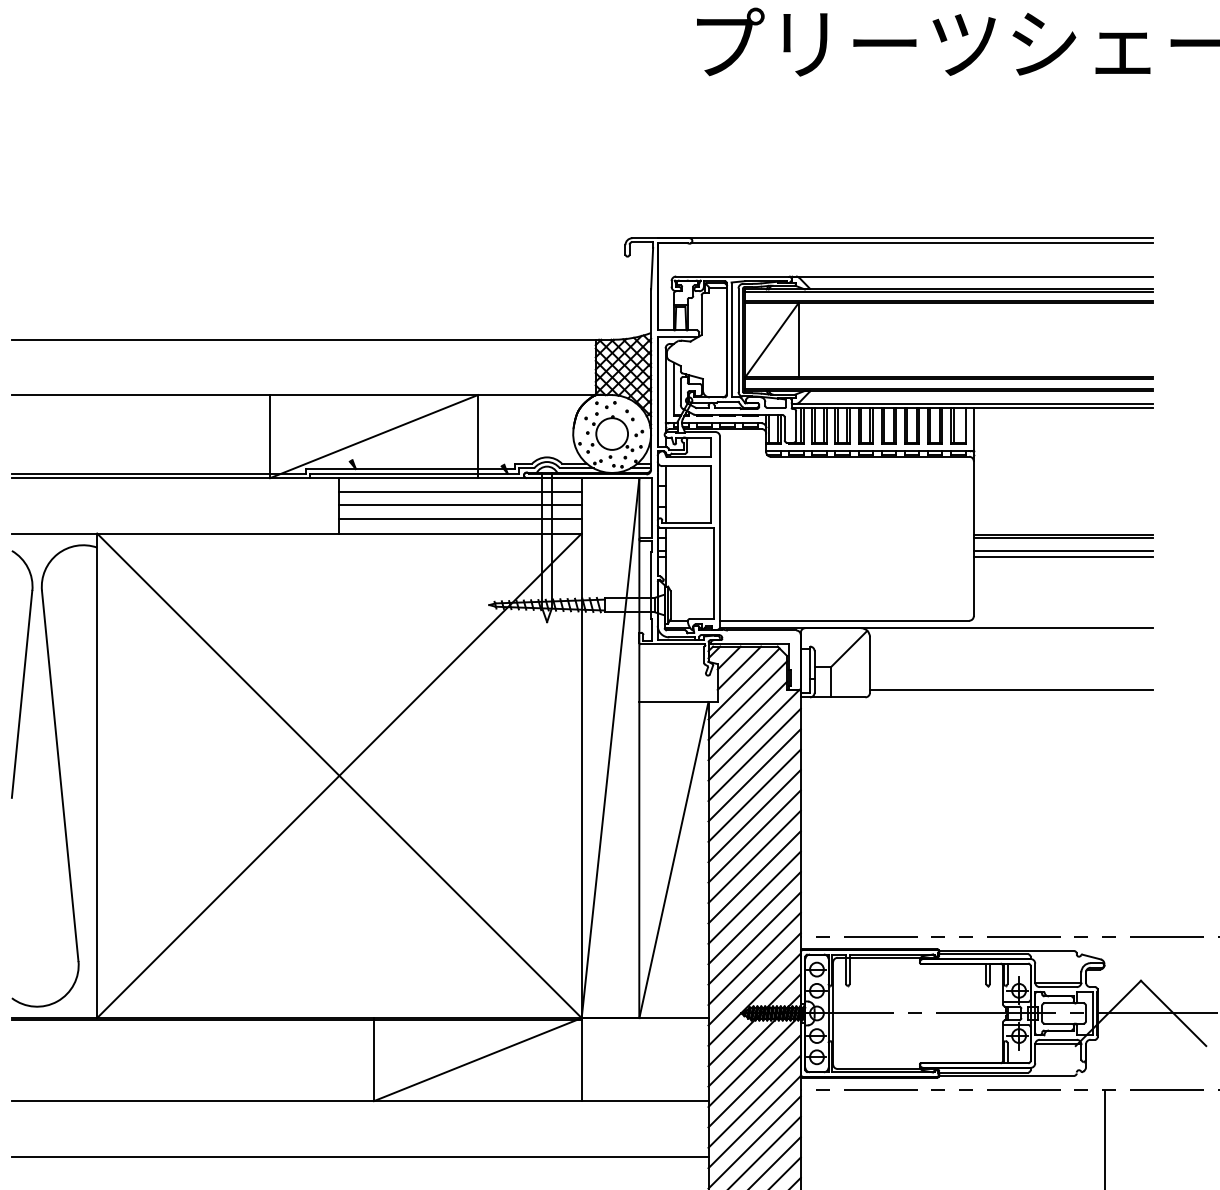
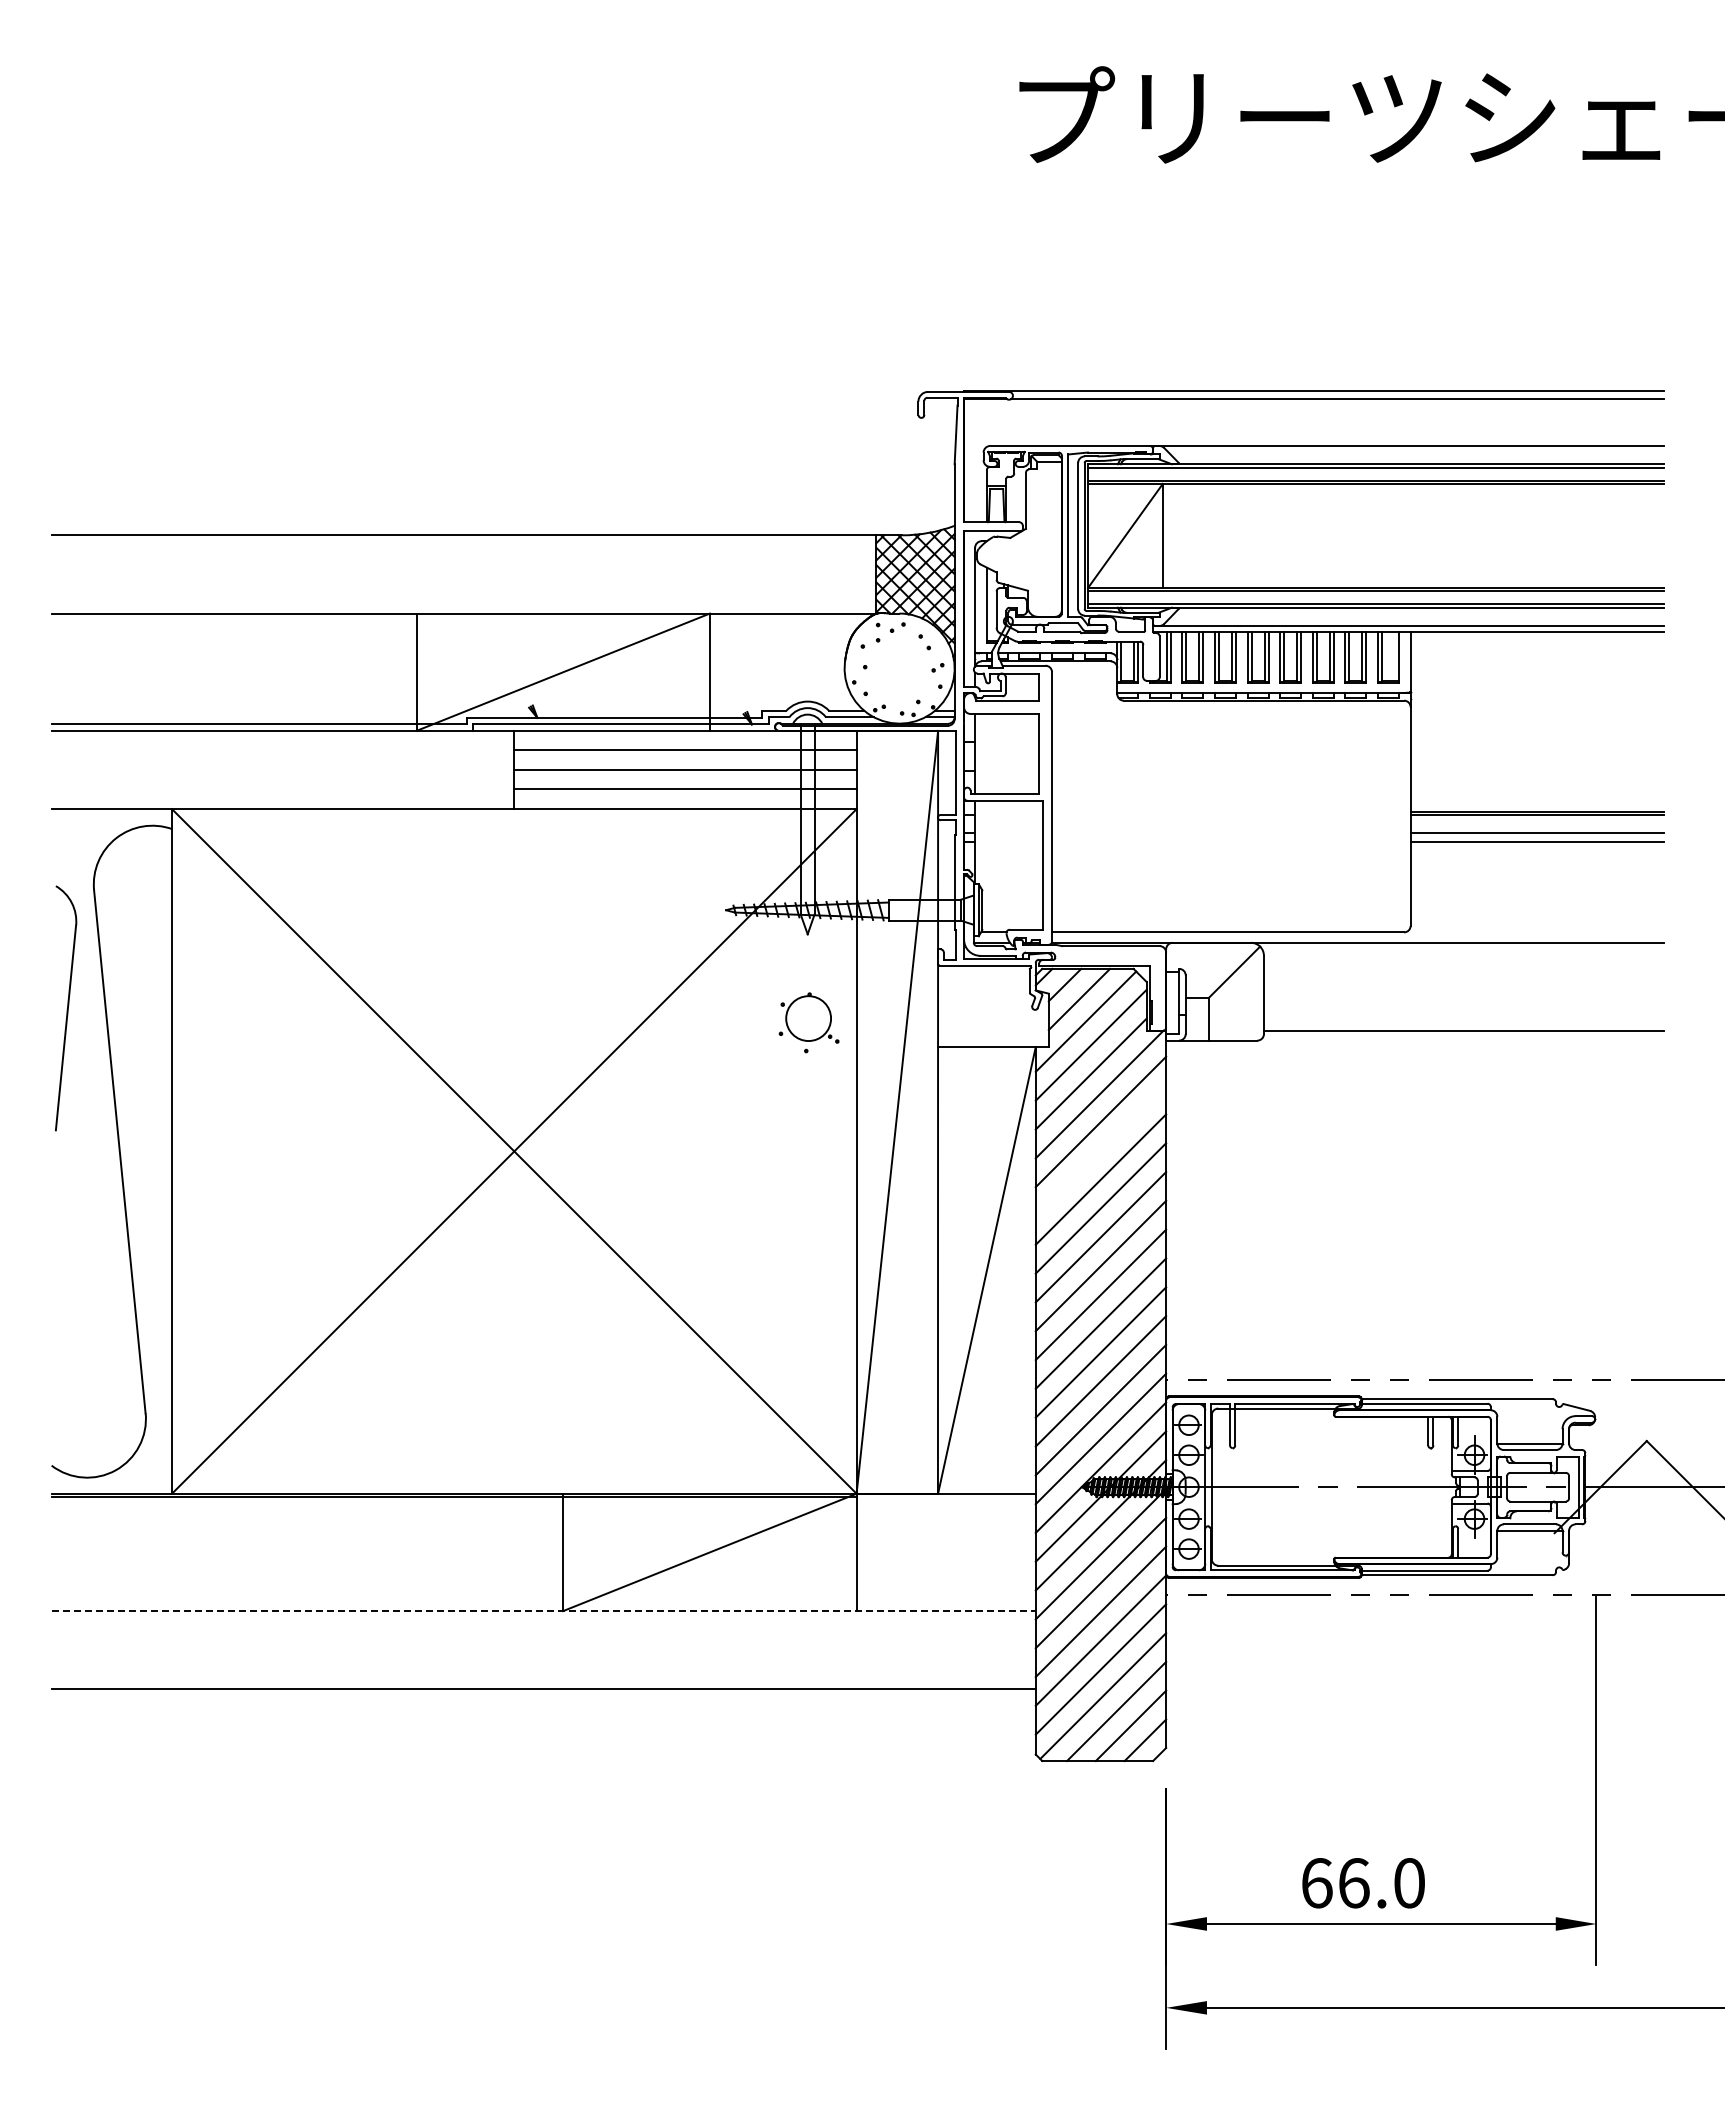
part: (612, 436) -> (808, 1022), moved
part: (21, 674) -> (65, 1008), size x0.7
line: (754, 775) -> (1100, 1150), removed
line: (360, 1101) -> (544, 1611), solid -> dashed

